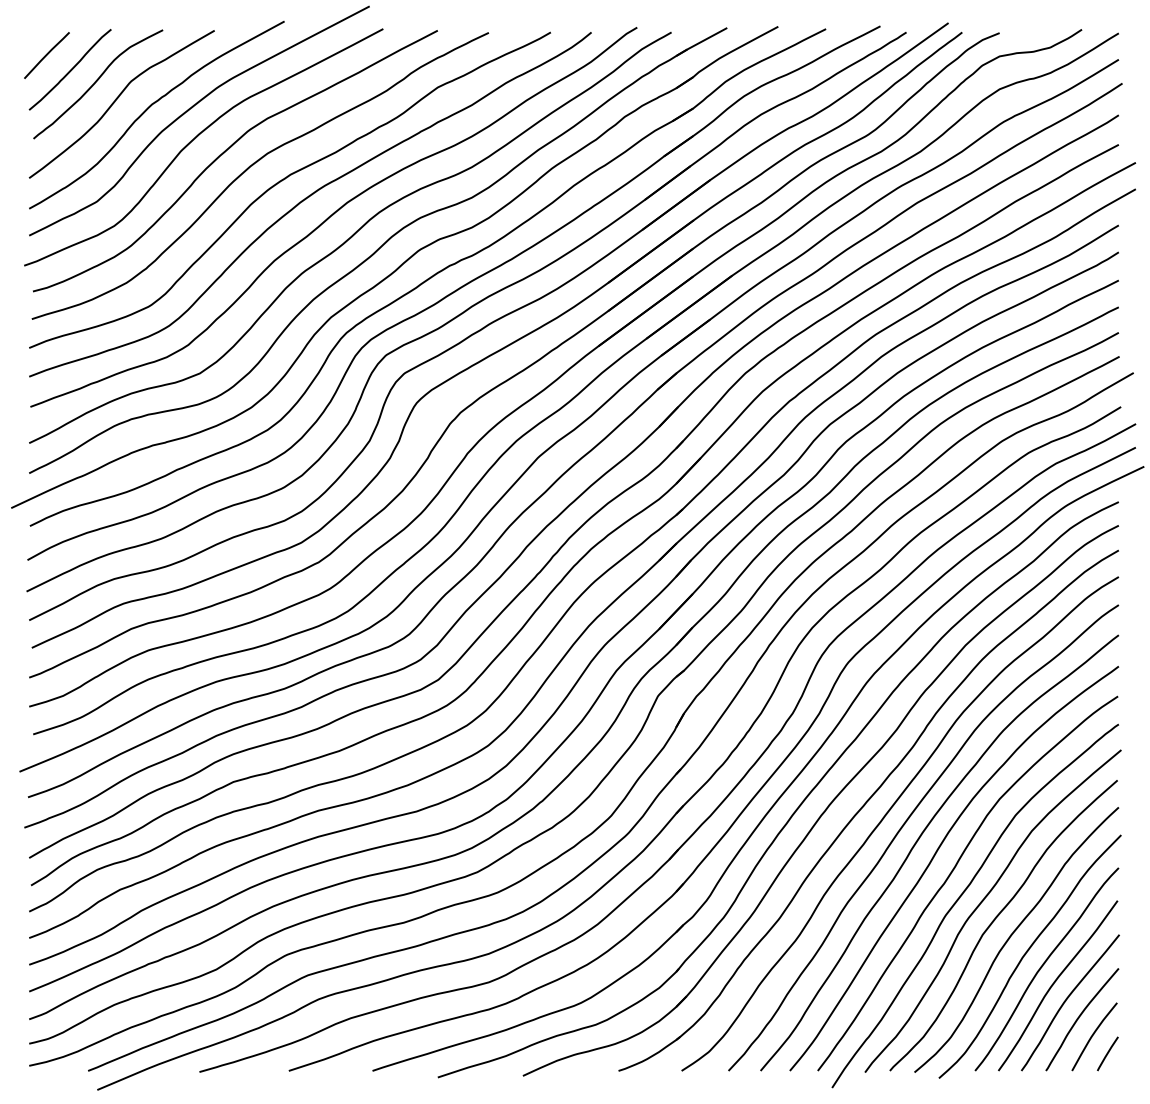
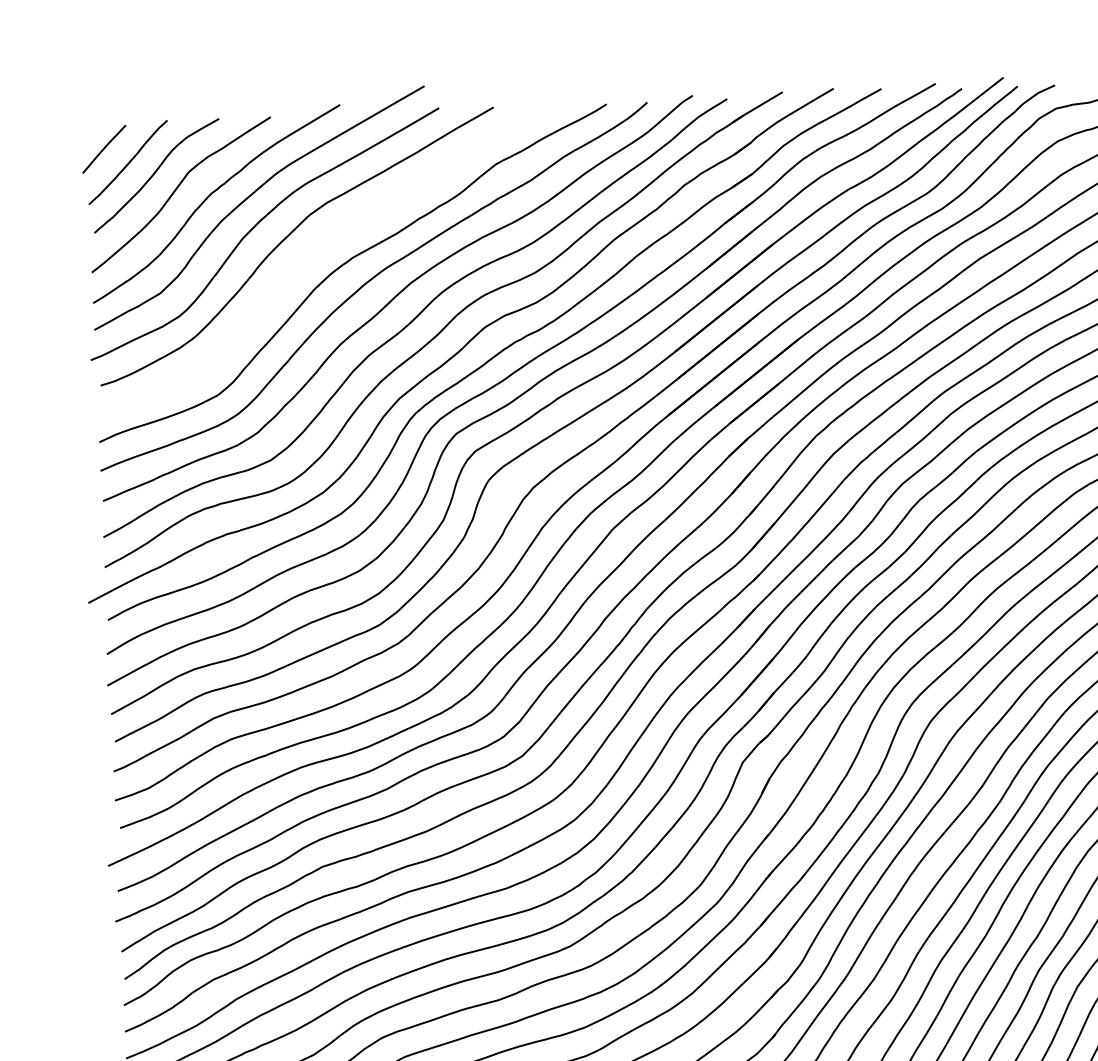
curve: (253, 165) -> (315, 250), removed

